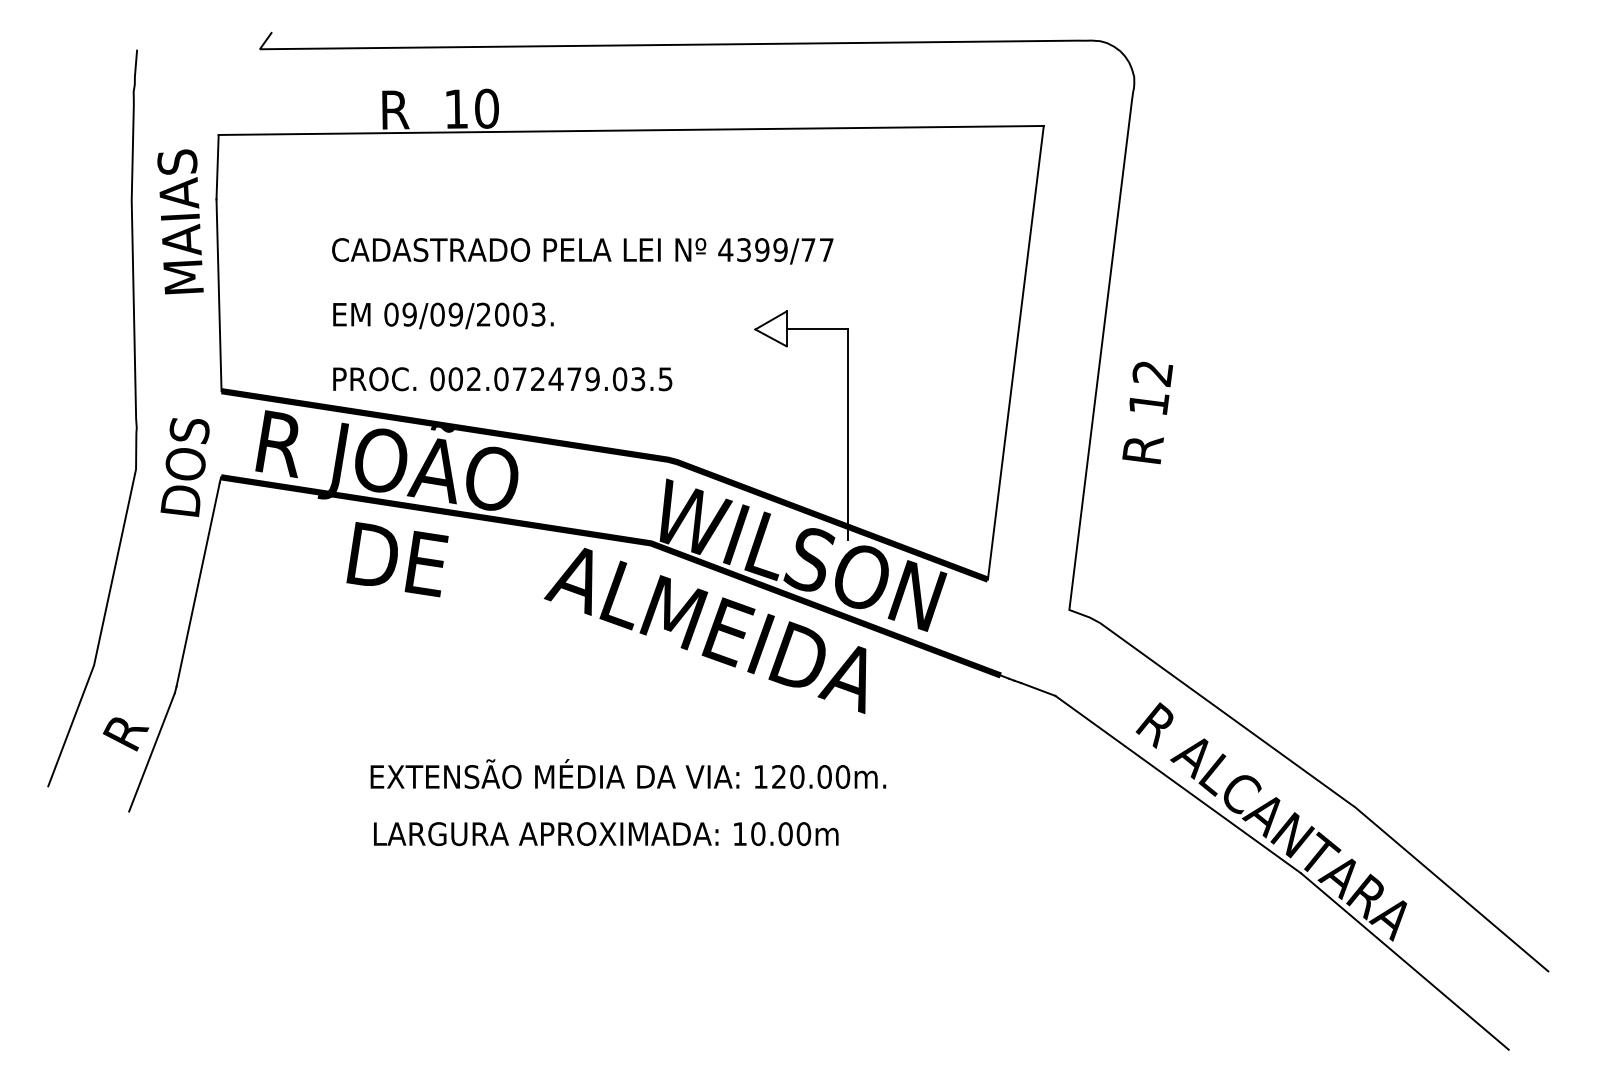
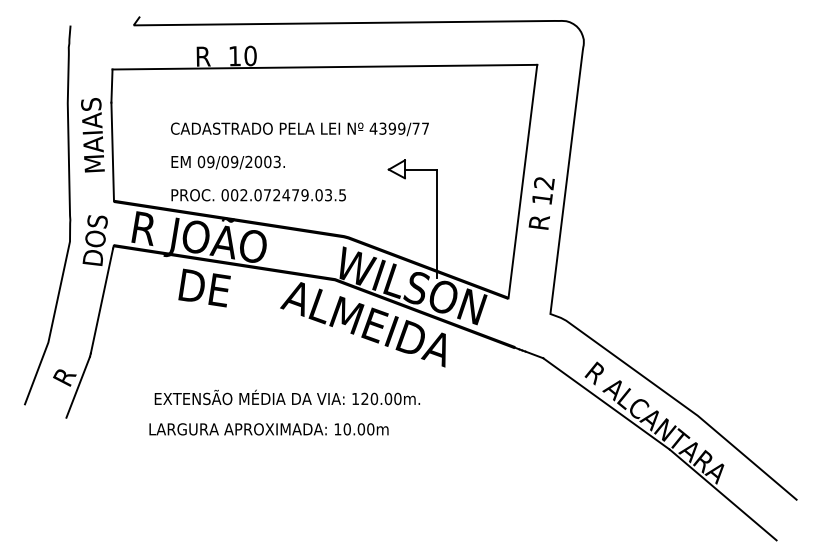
text: (179, 222) -> (92, 135), moved
text: (1147, 412) -> (541, 203), moved
text: (626, 774) -> (286, 397), moved
text: (605, 834) -> (268, 429), moved

